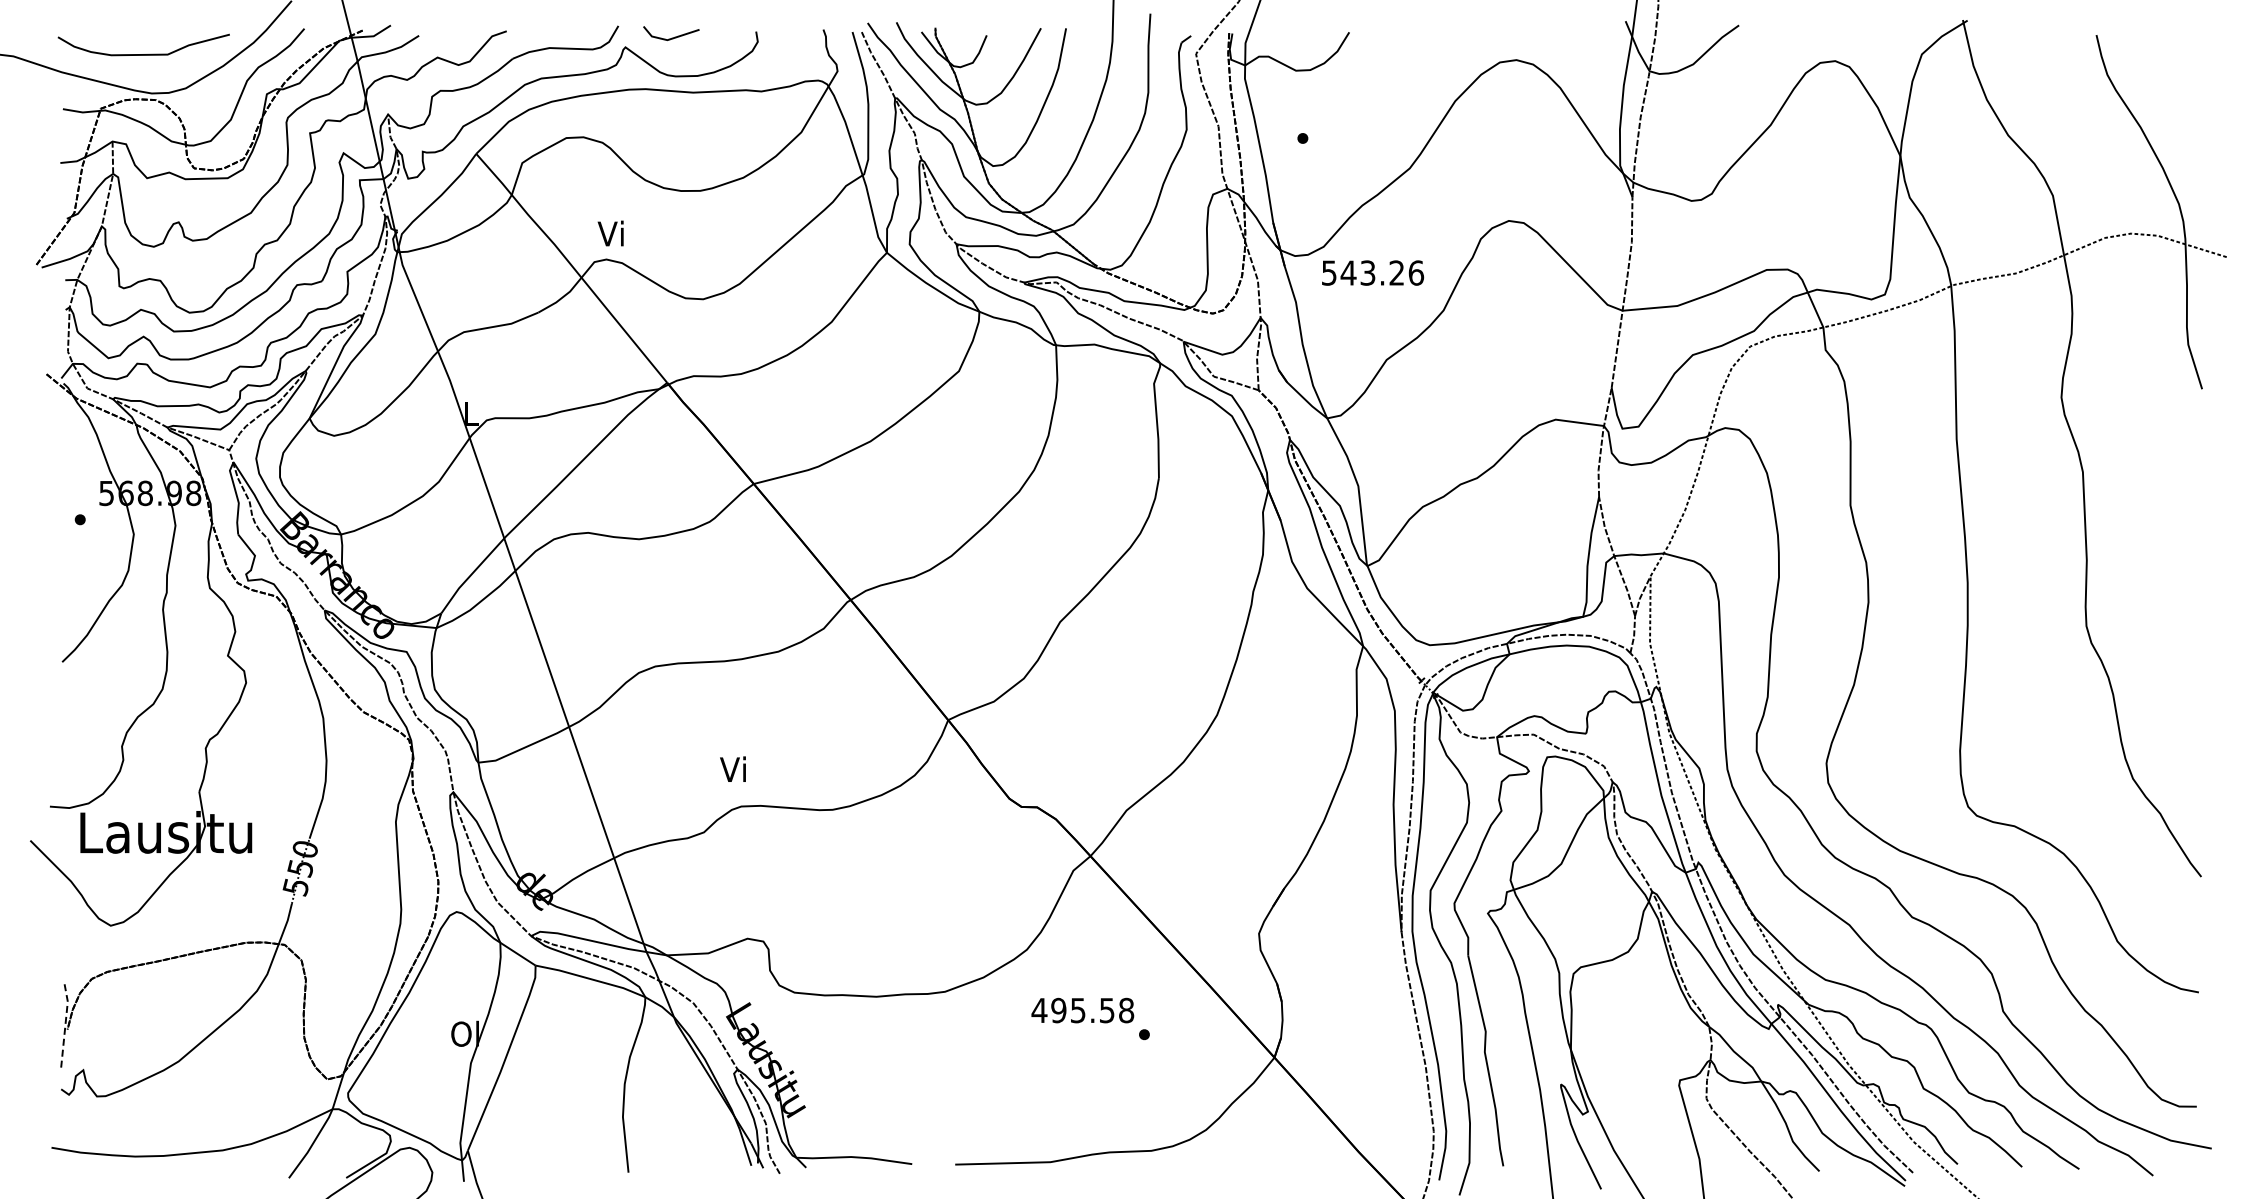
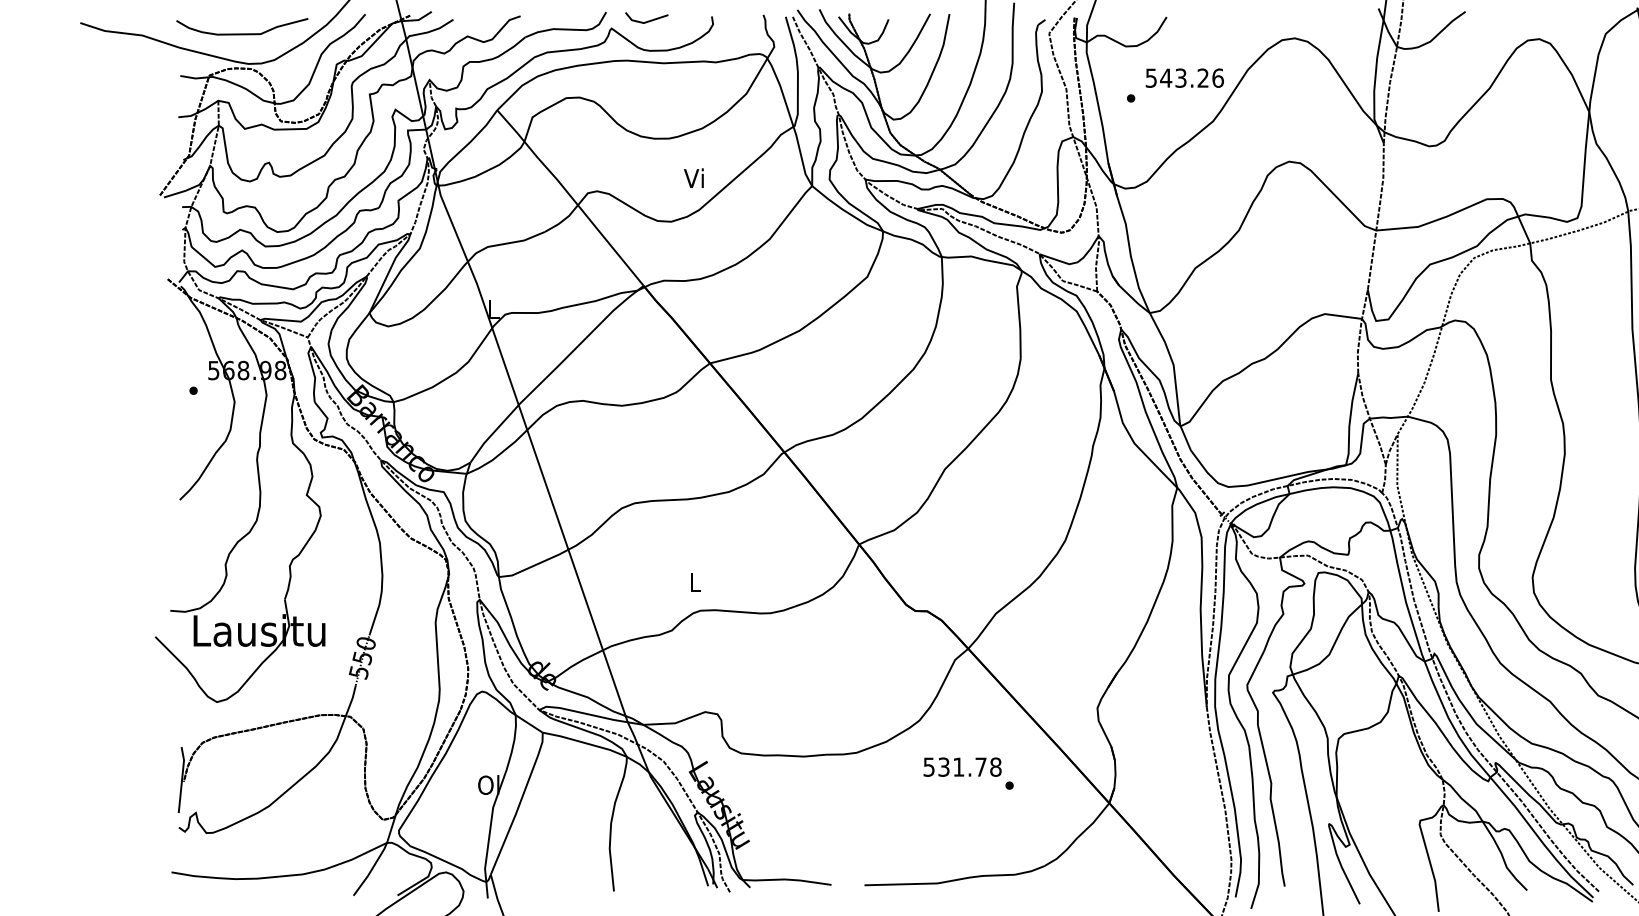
text: (610, 233) -> (693, 178), moved
text: (1373, 272) -> (1185, 77), moved
text: (732, 768) -> (693, 581), Vi -> L
text: (1072, 1010) -> (954, 767), 495.58 -> 531.78
line: (65, 1027) -> (182, 780), dashed -> solid

